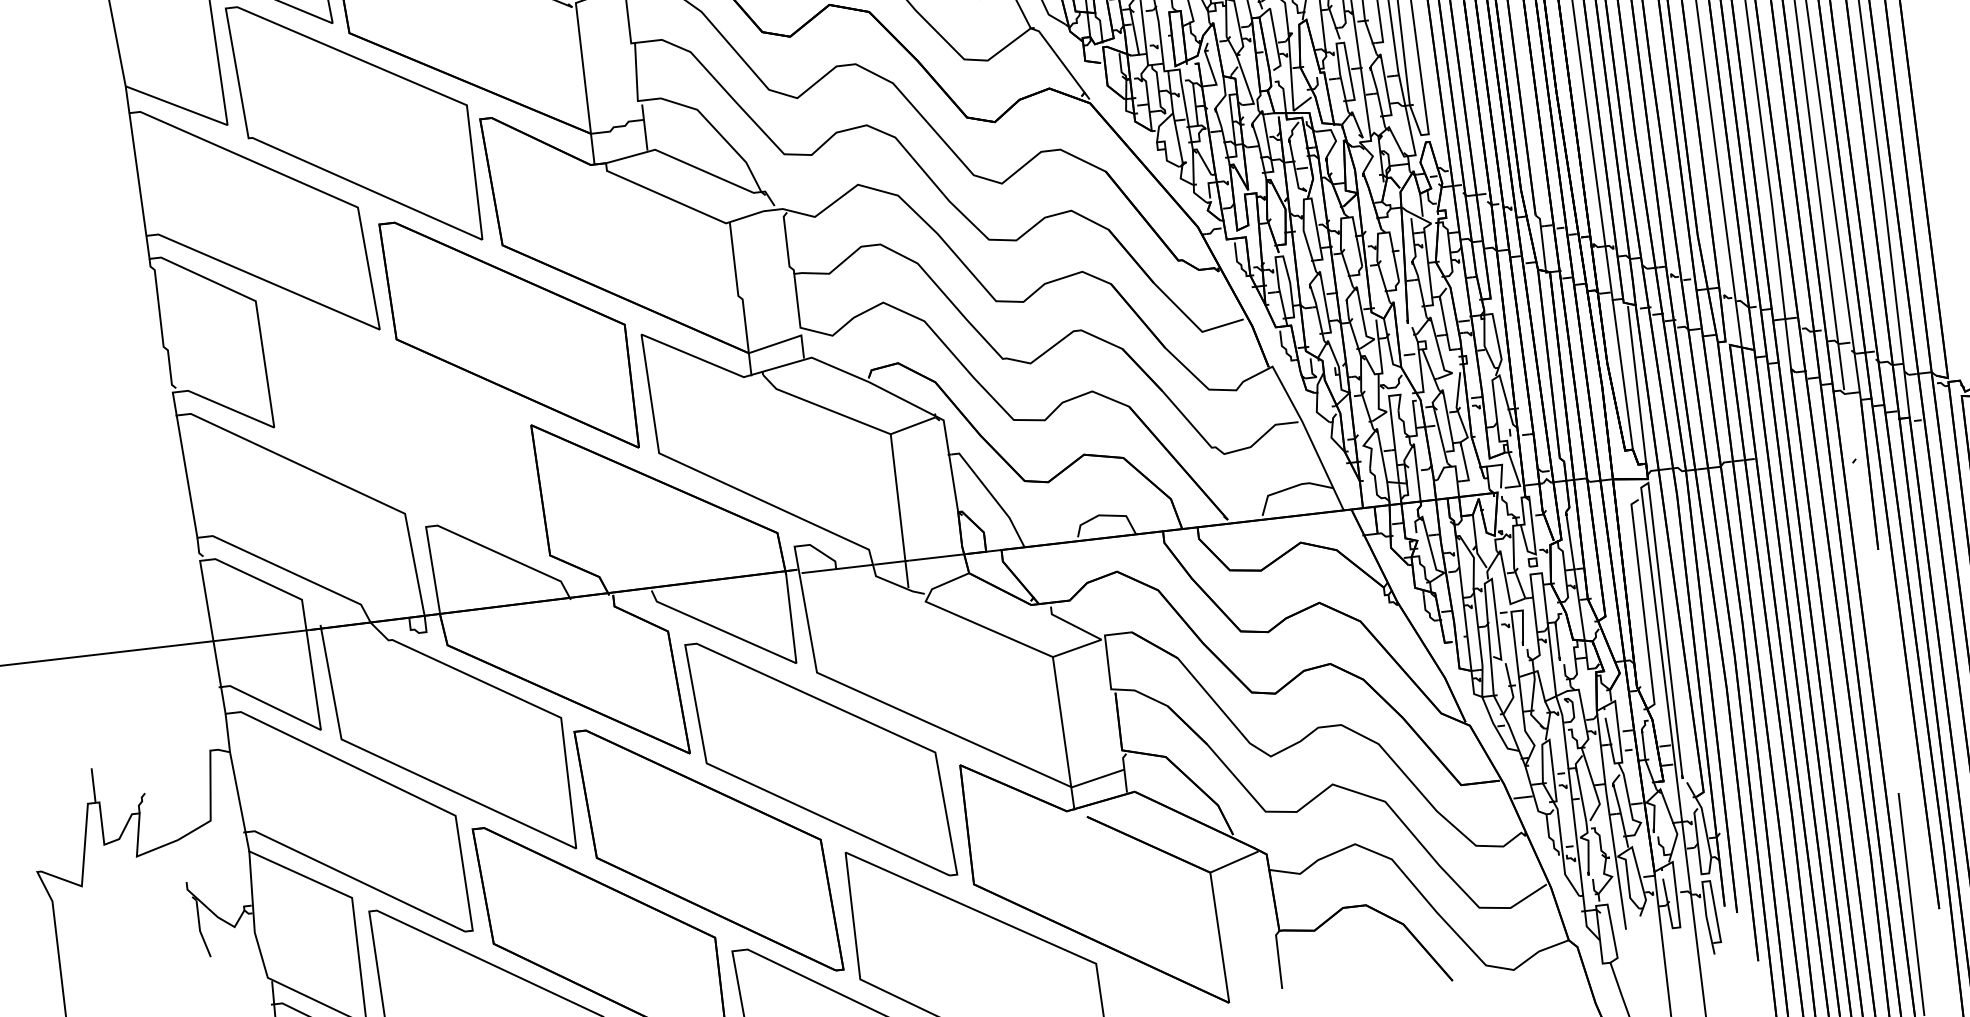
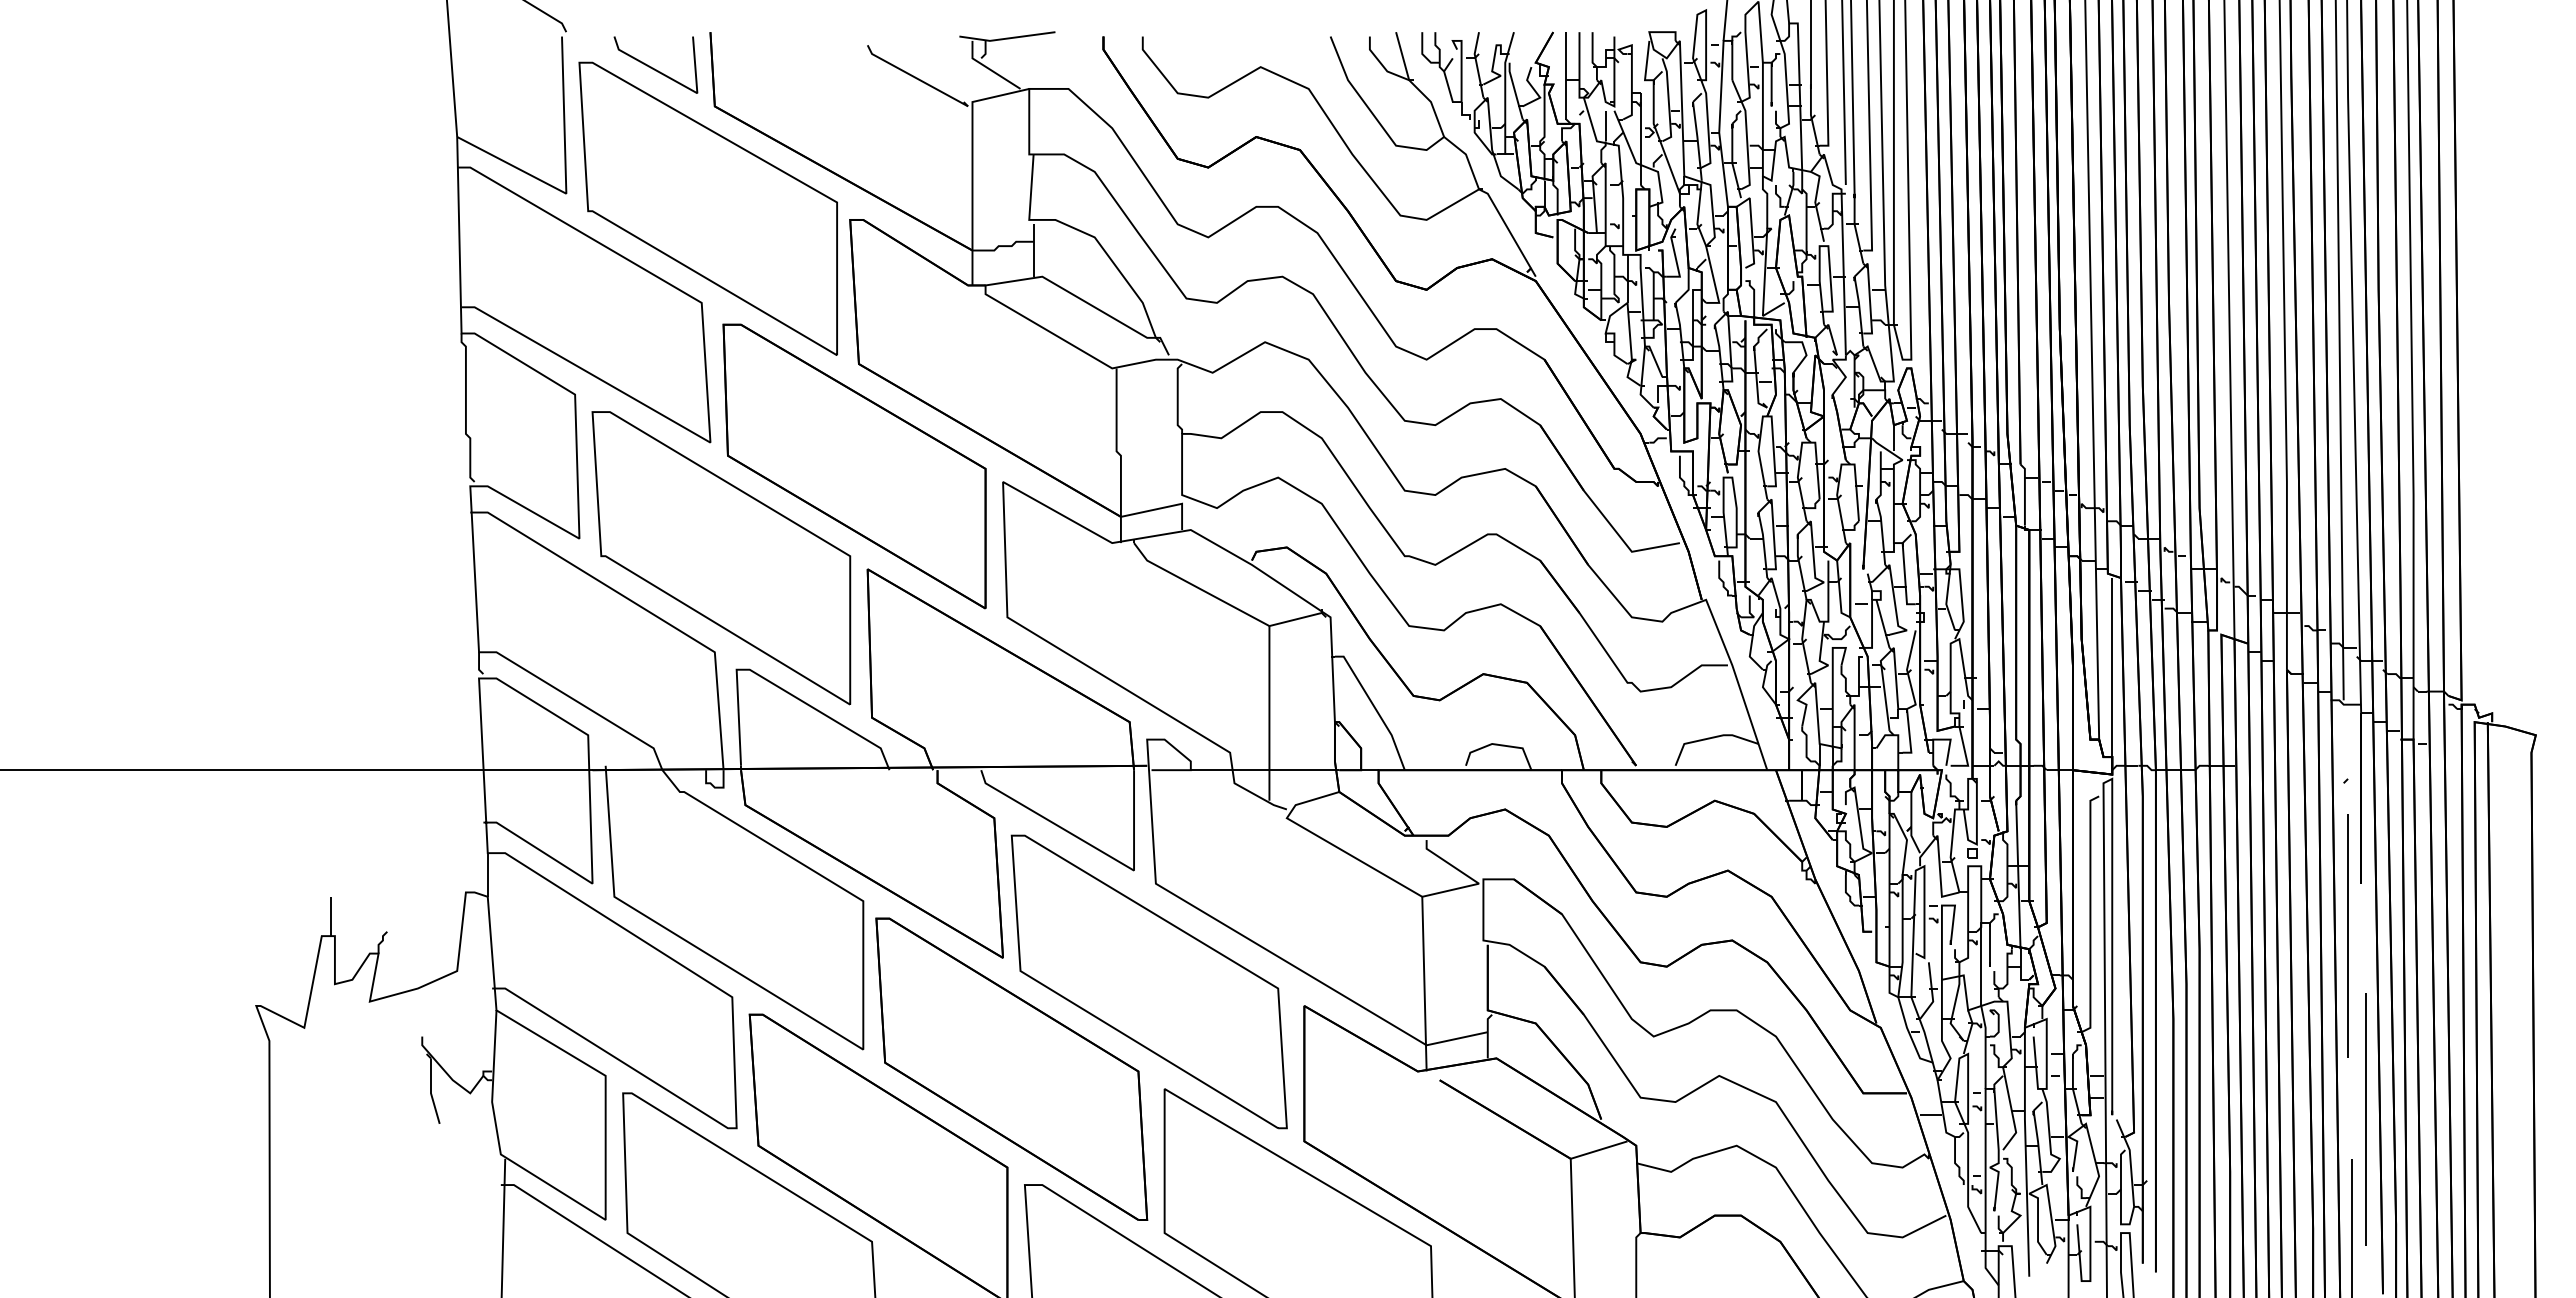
part: (401, 430) -> (721, 558), added
line: (1871, 596) -> (2347, 935), added
line: (1906, 757) -> (2365, 1119), added

